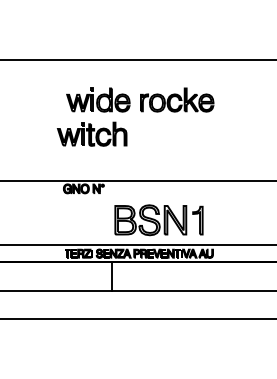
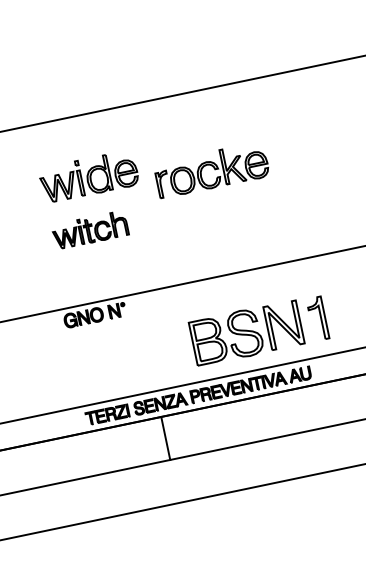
part: (177, 99) -> (211, 169), moved
part: (91, 133) -> (89, 229), size x0.7
part: (158, 220) -> (258, 331), moved

